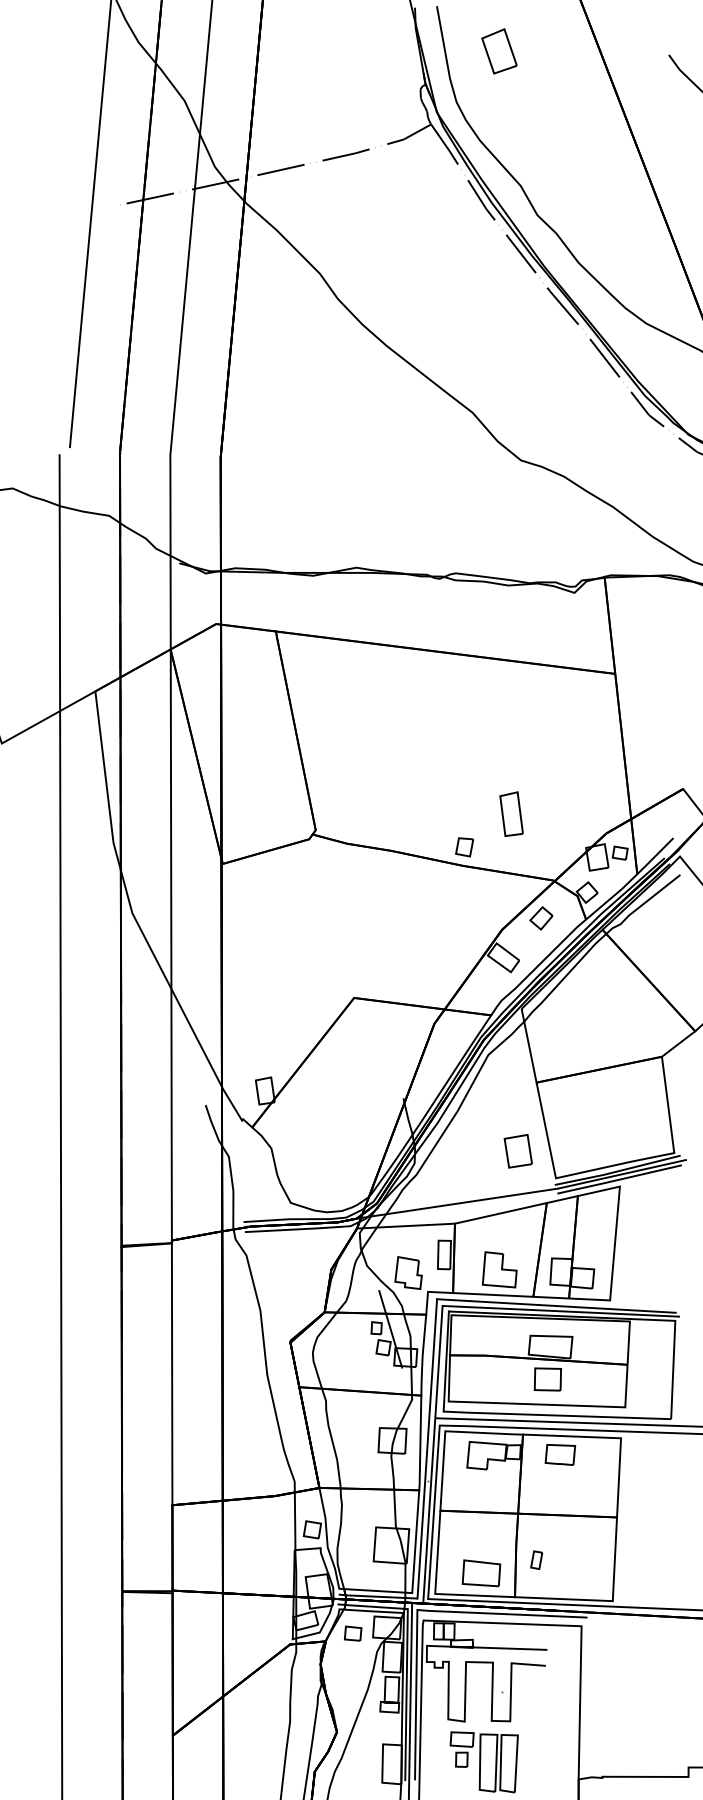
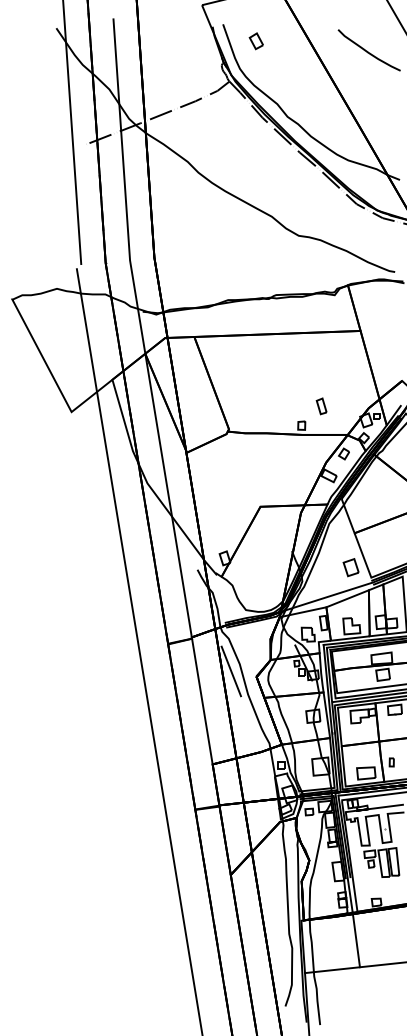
part: (497, 51) -> (255, 41), size x0.71
part: (511, 814) -> (321, 406), size x0.71
line: (239, 1322) -> (230, 671), added

